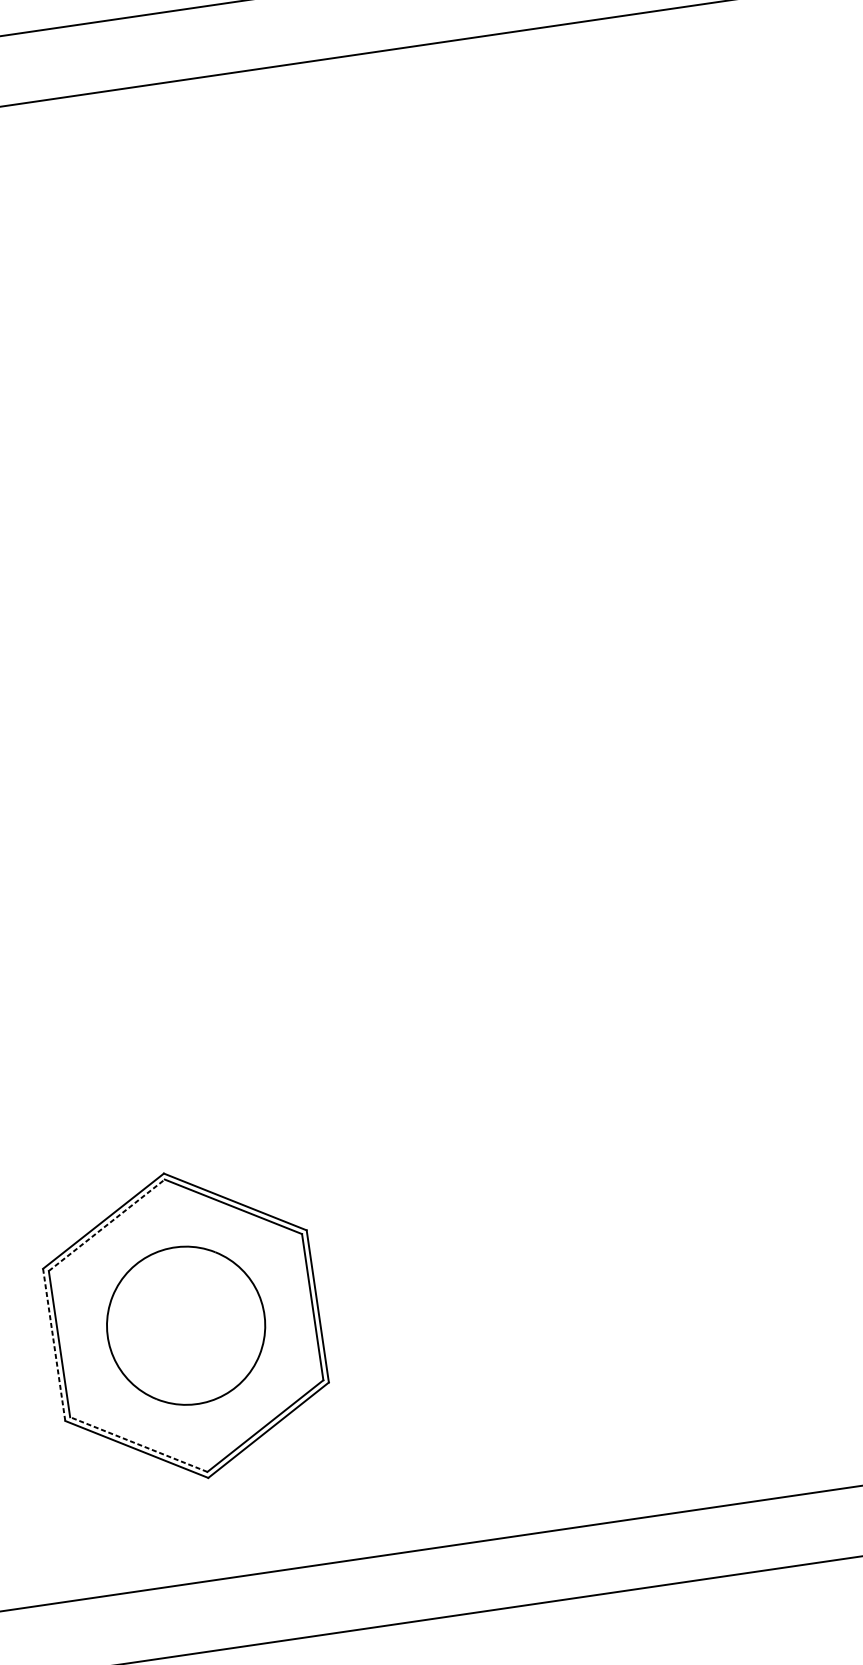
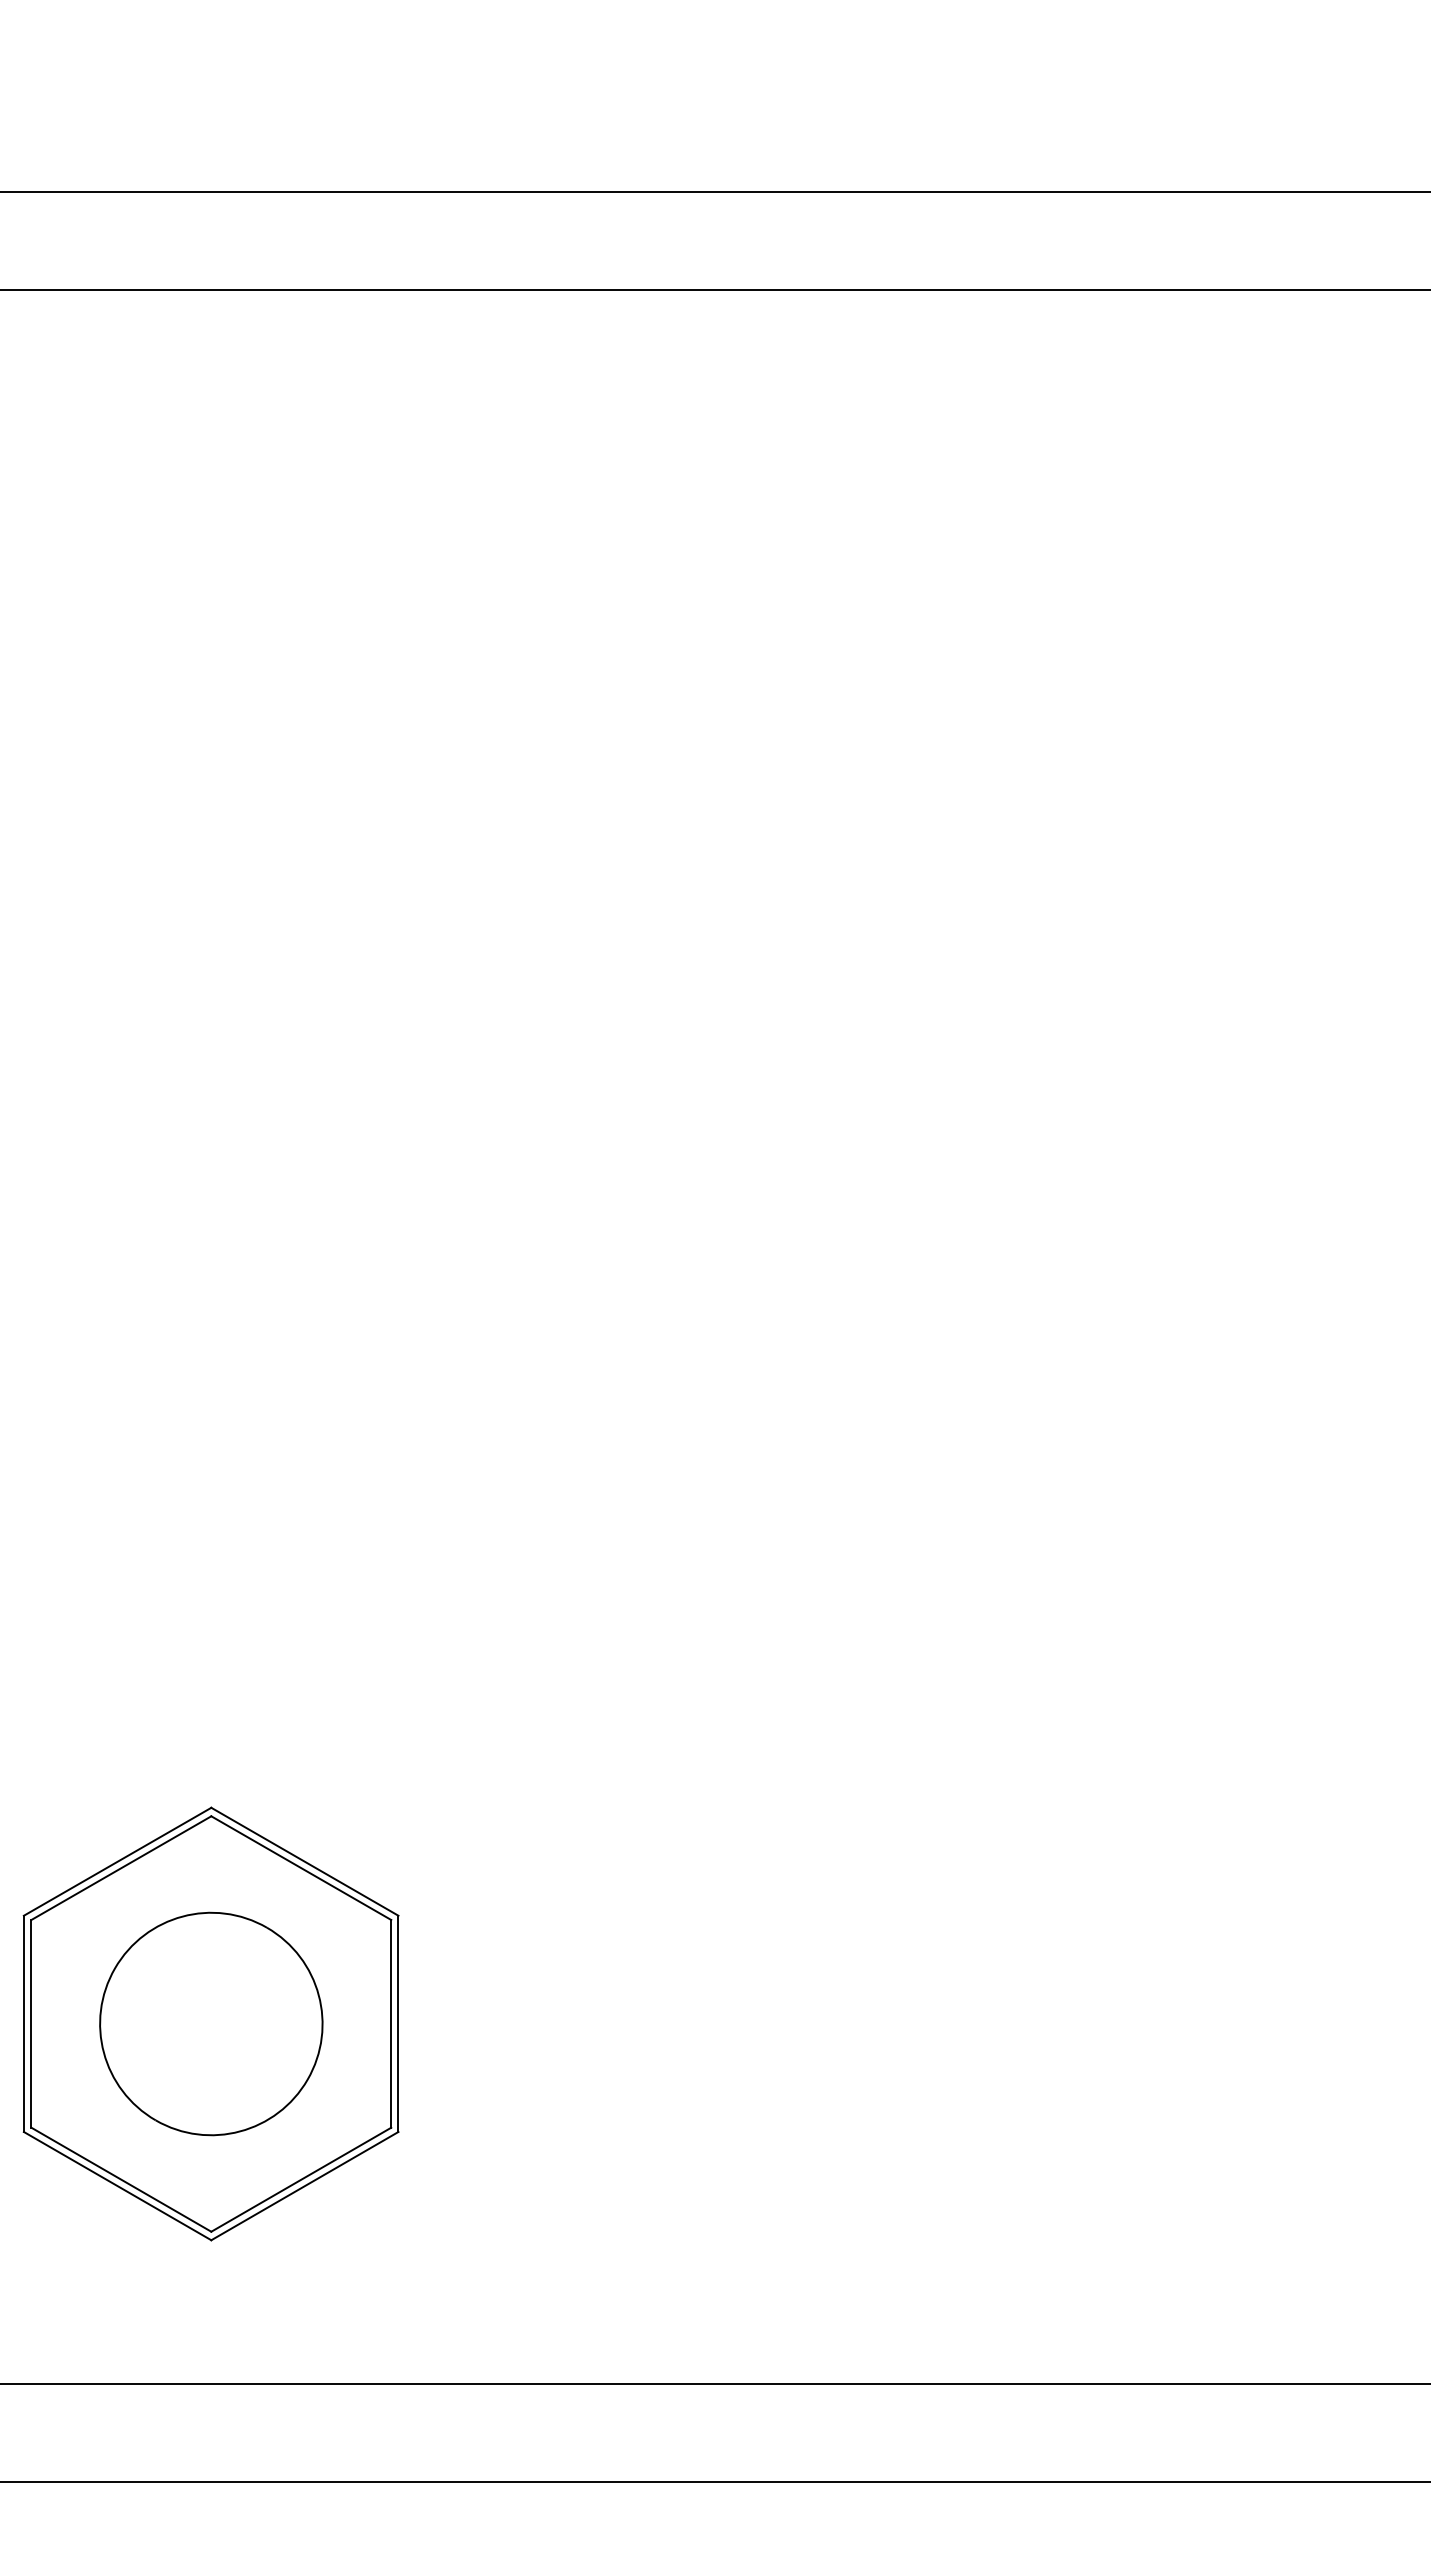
line: (106, 1225) -> (121, 1868), dashed -> solid
line: (53, 1345) -> (23, 2024), dashed -> solid
line: (138, 1444) -> (121, 2179), dashed -> solid

